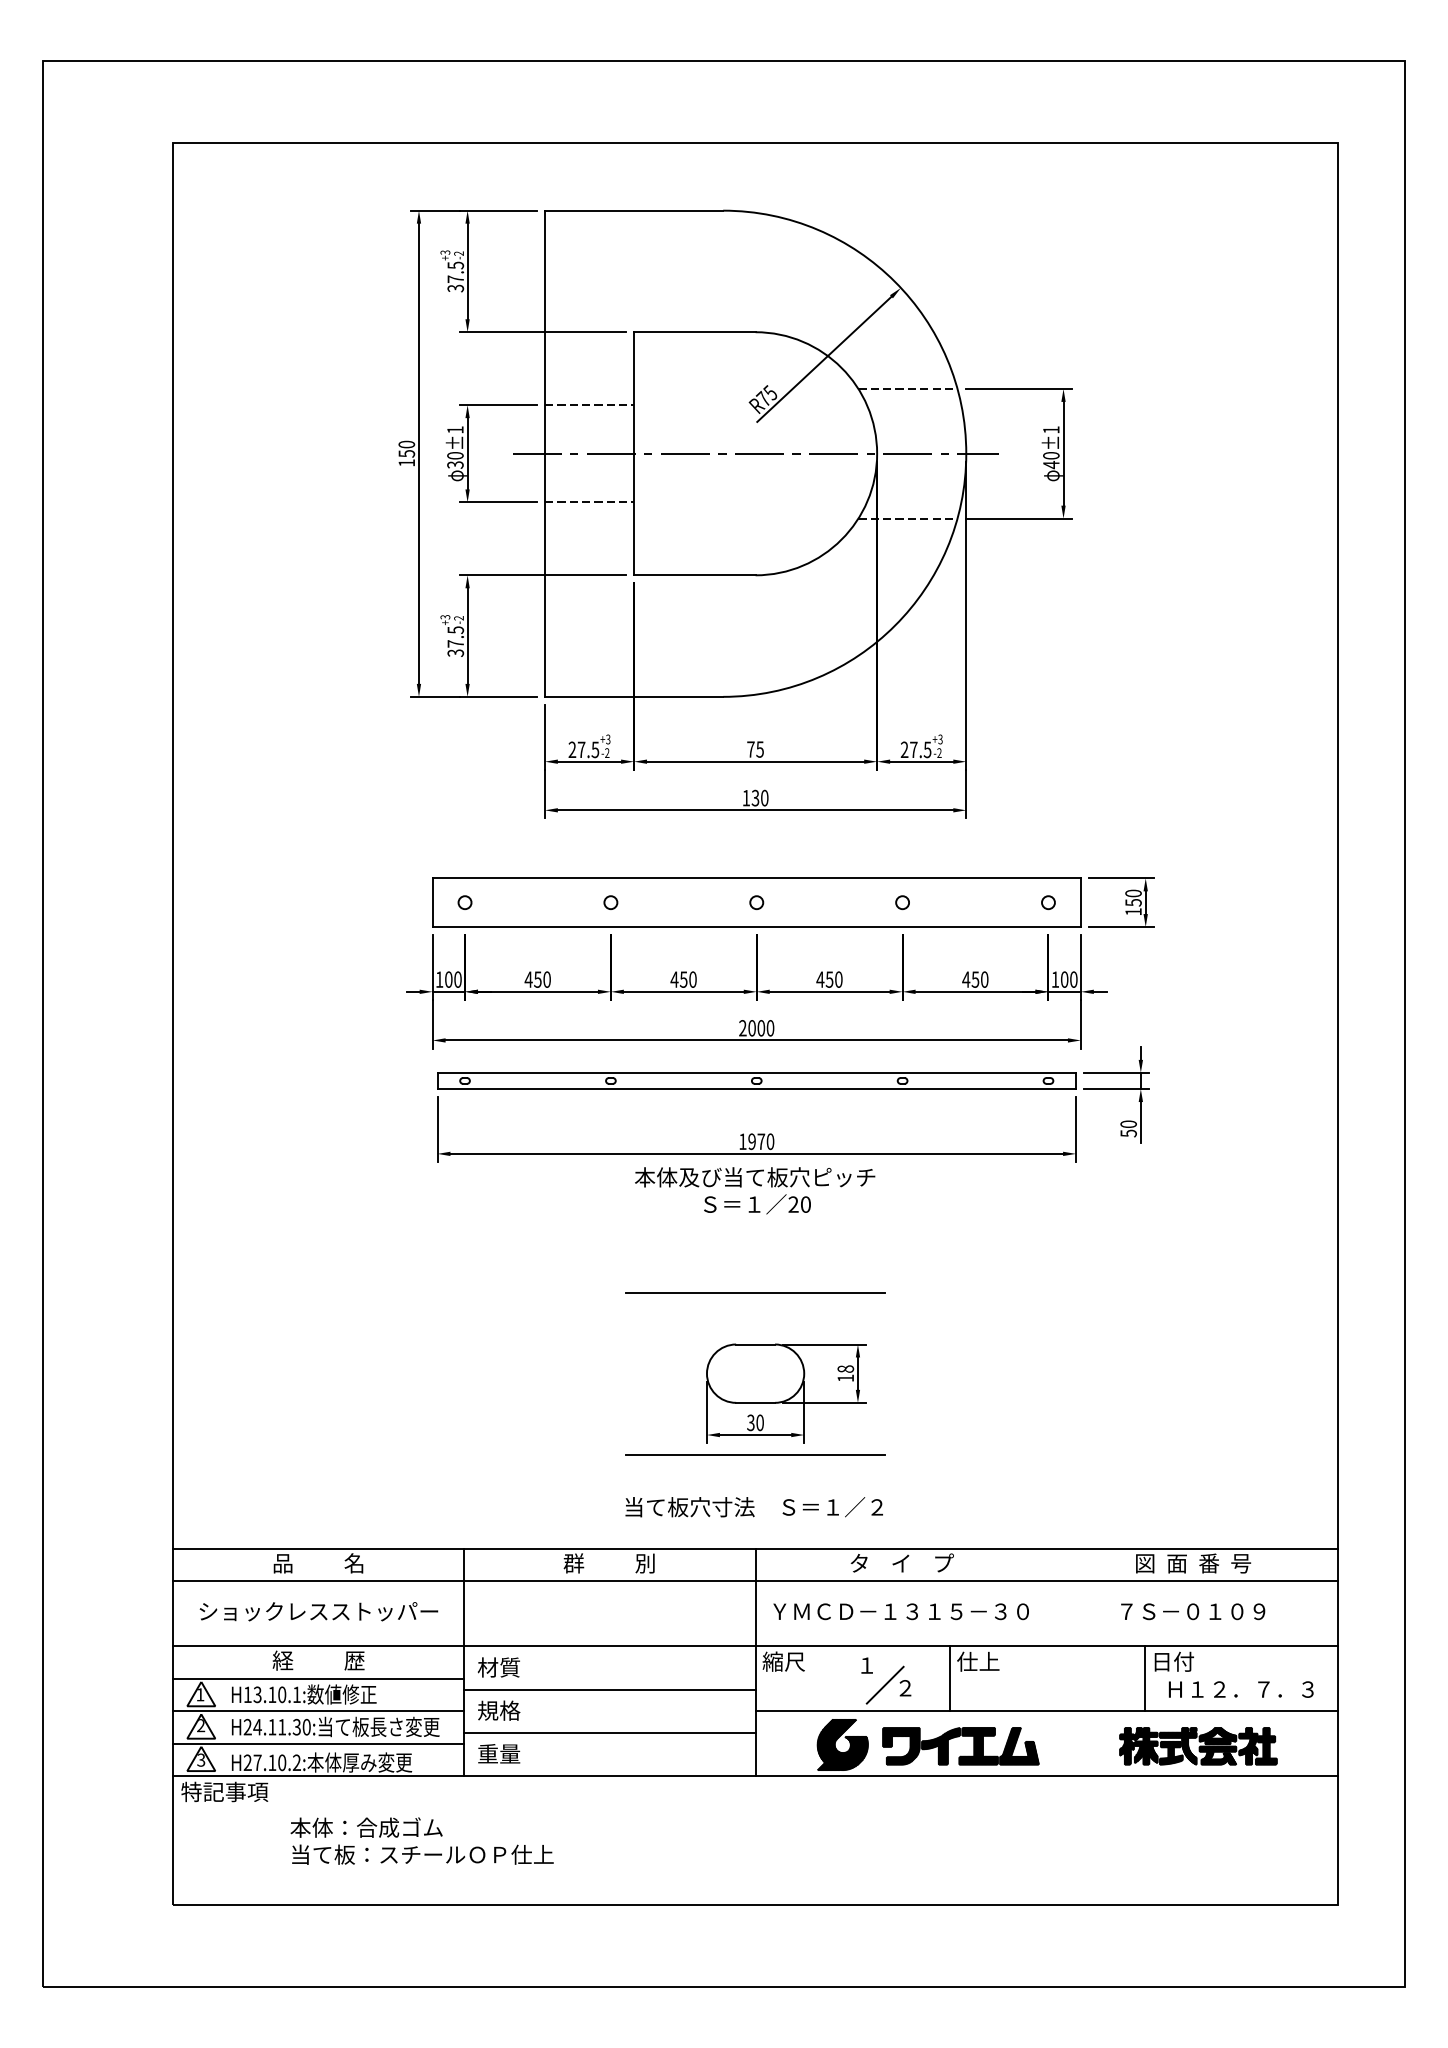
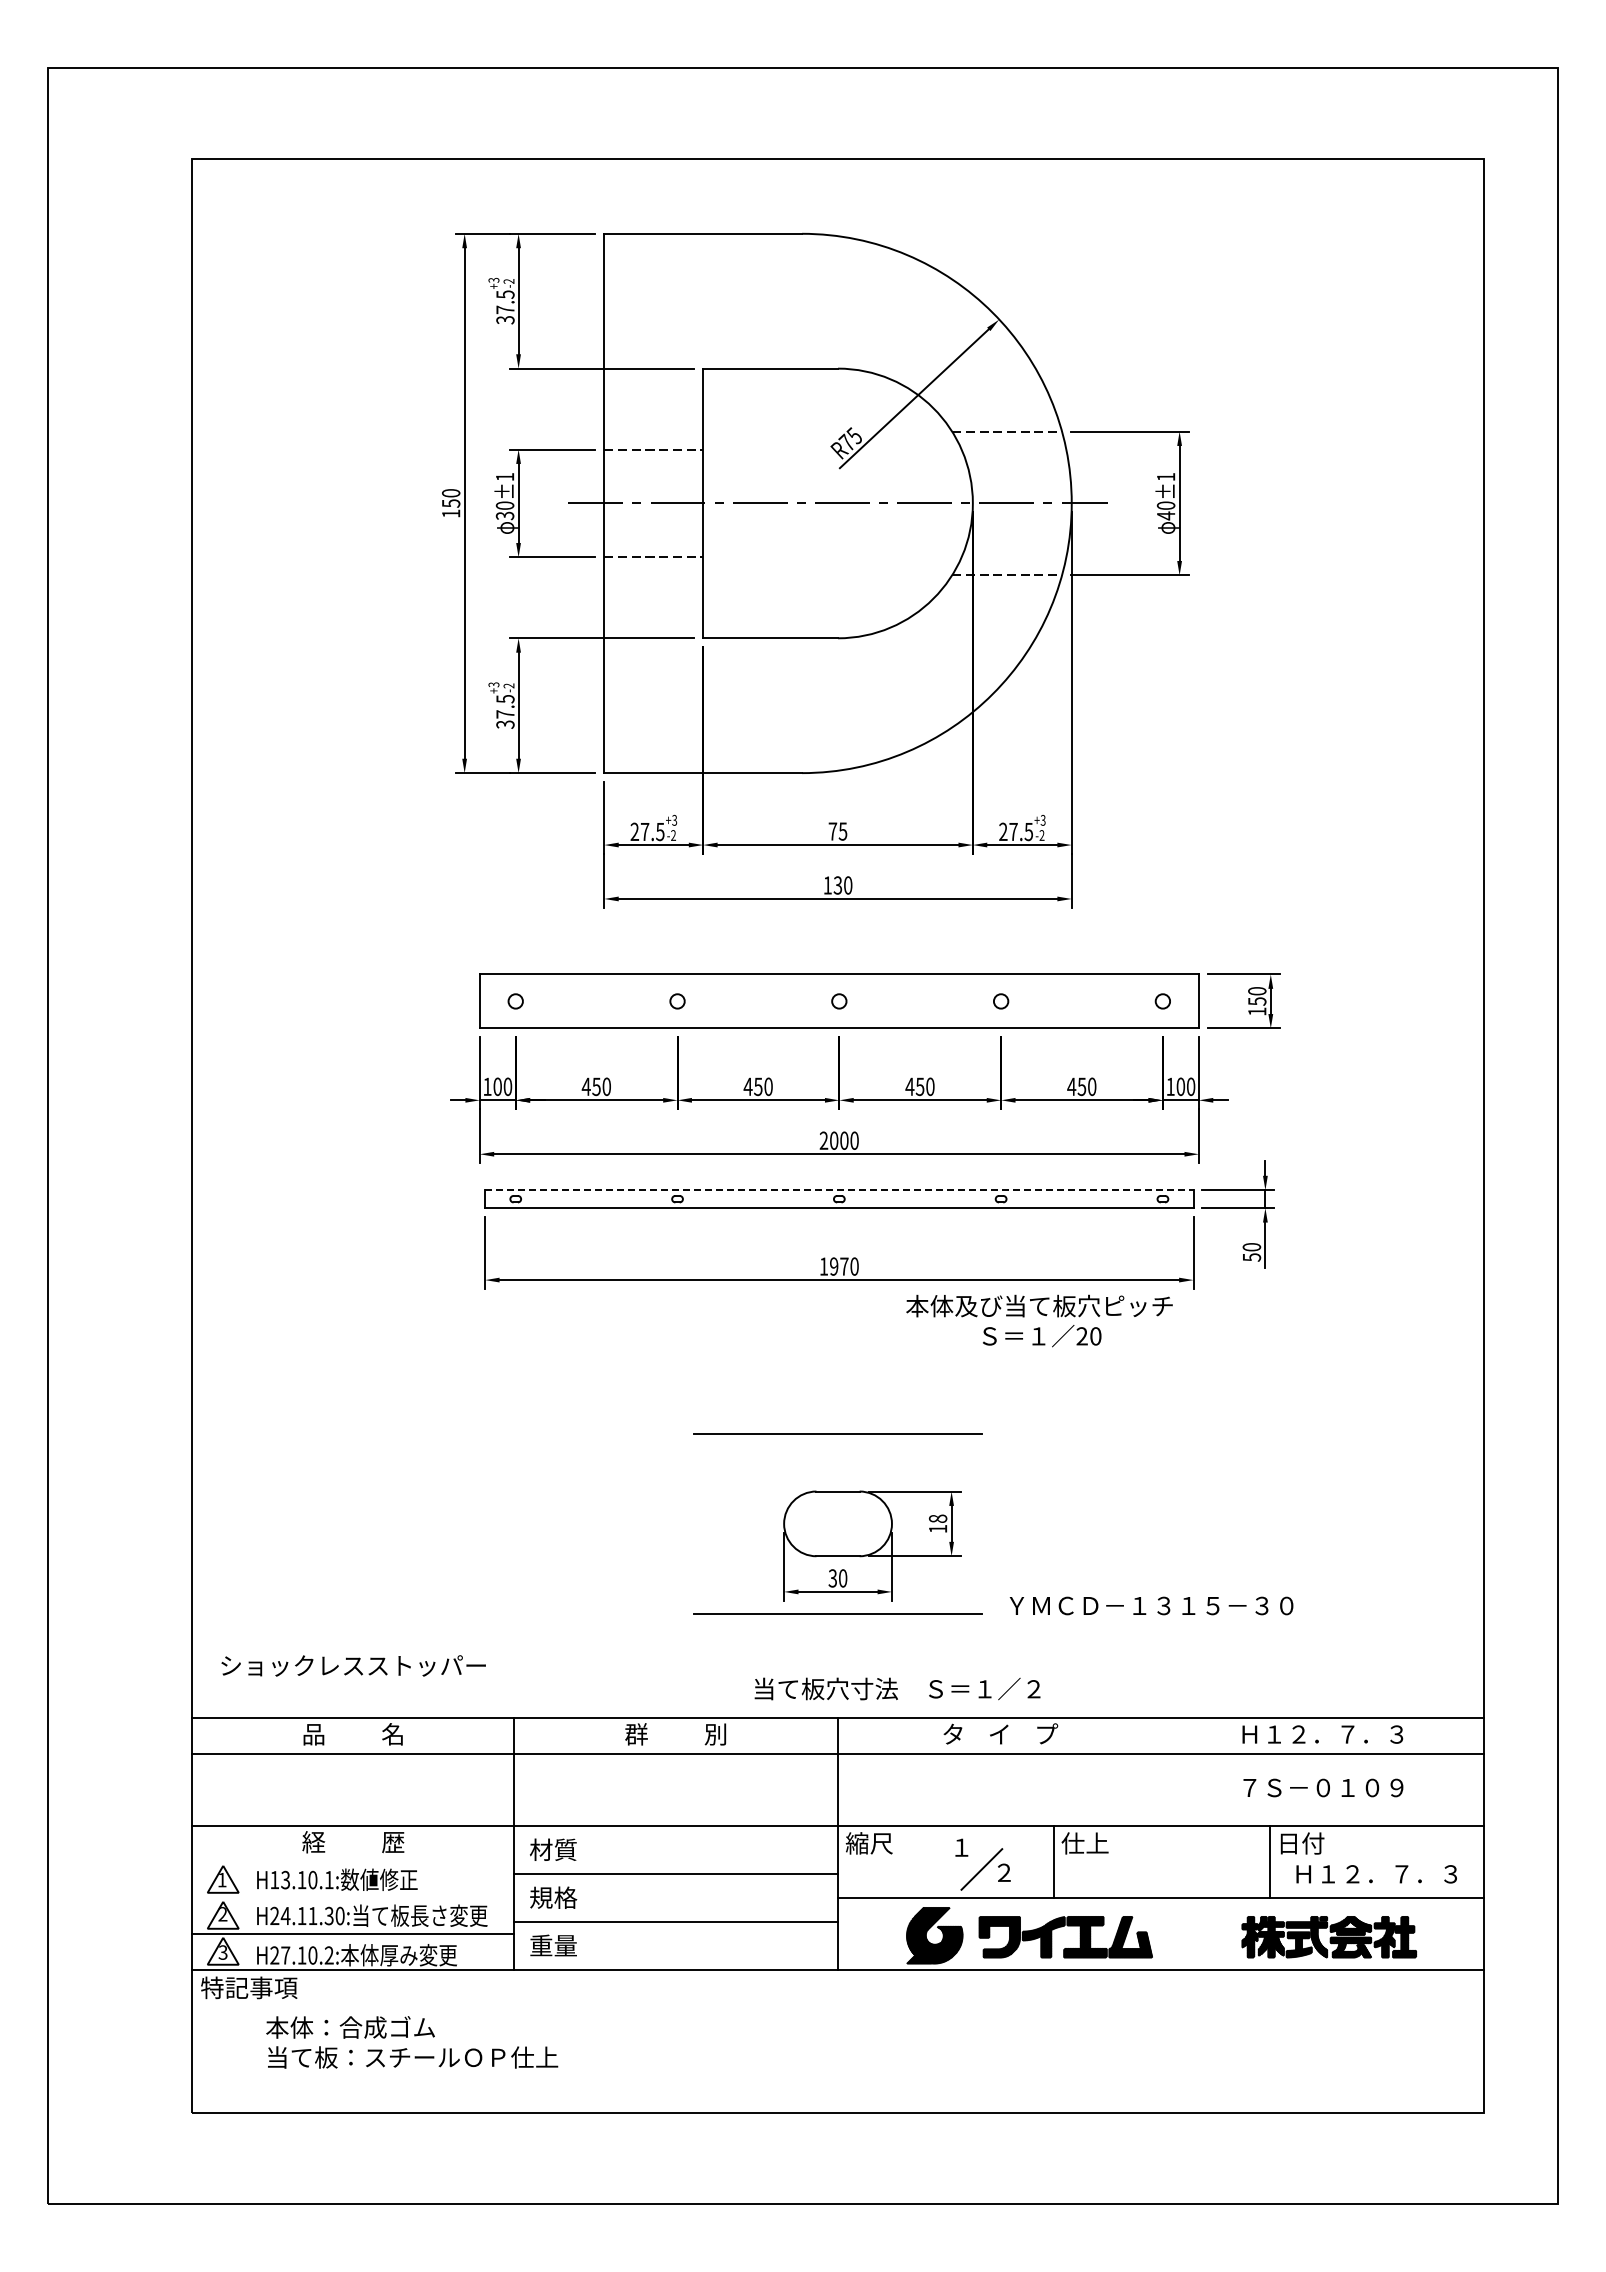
line: (756, 1073) -> (839, 1190), solid -> dashed
text: (755, 1190) -> (1039, 1320), moved
text: (754, 1506) -> (897, 1688), moved
text: (1192, 1563) -> (1322, 1734), 図  面  番  号 -> Ｈ１２．７．３
text: (318, 1611) -> (353, 1665), moved
text: (901, 1611) -> (1151, 1605), moved
line: (317, 1678) -> (352, 1862), removed
line: (317, 1711) -> (352, 1898), removed
text: (422, 1841) -> (412, 2042), moved

